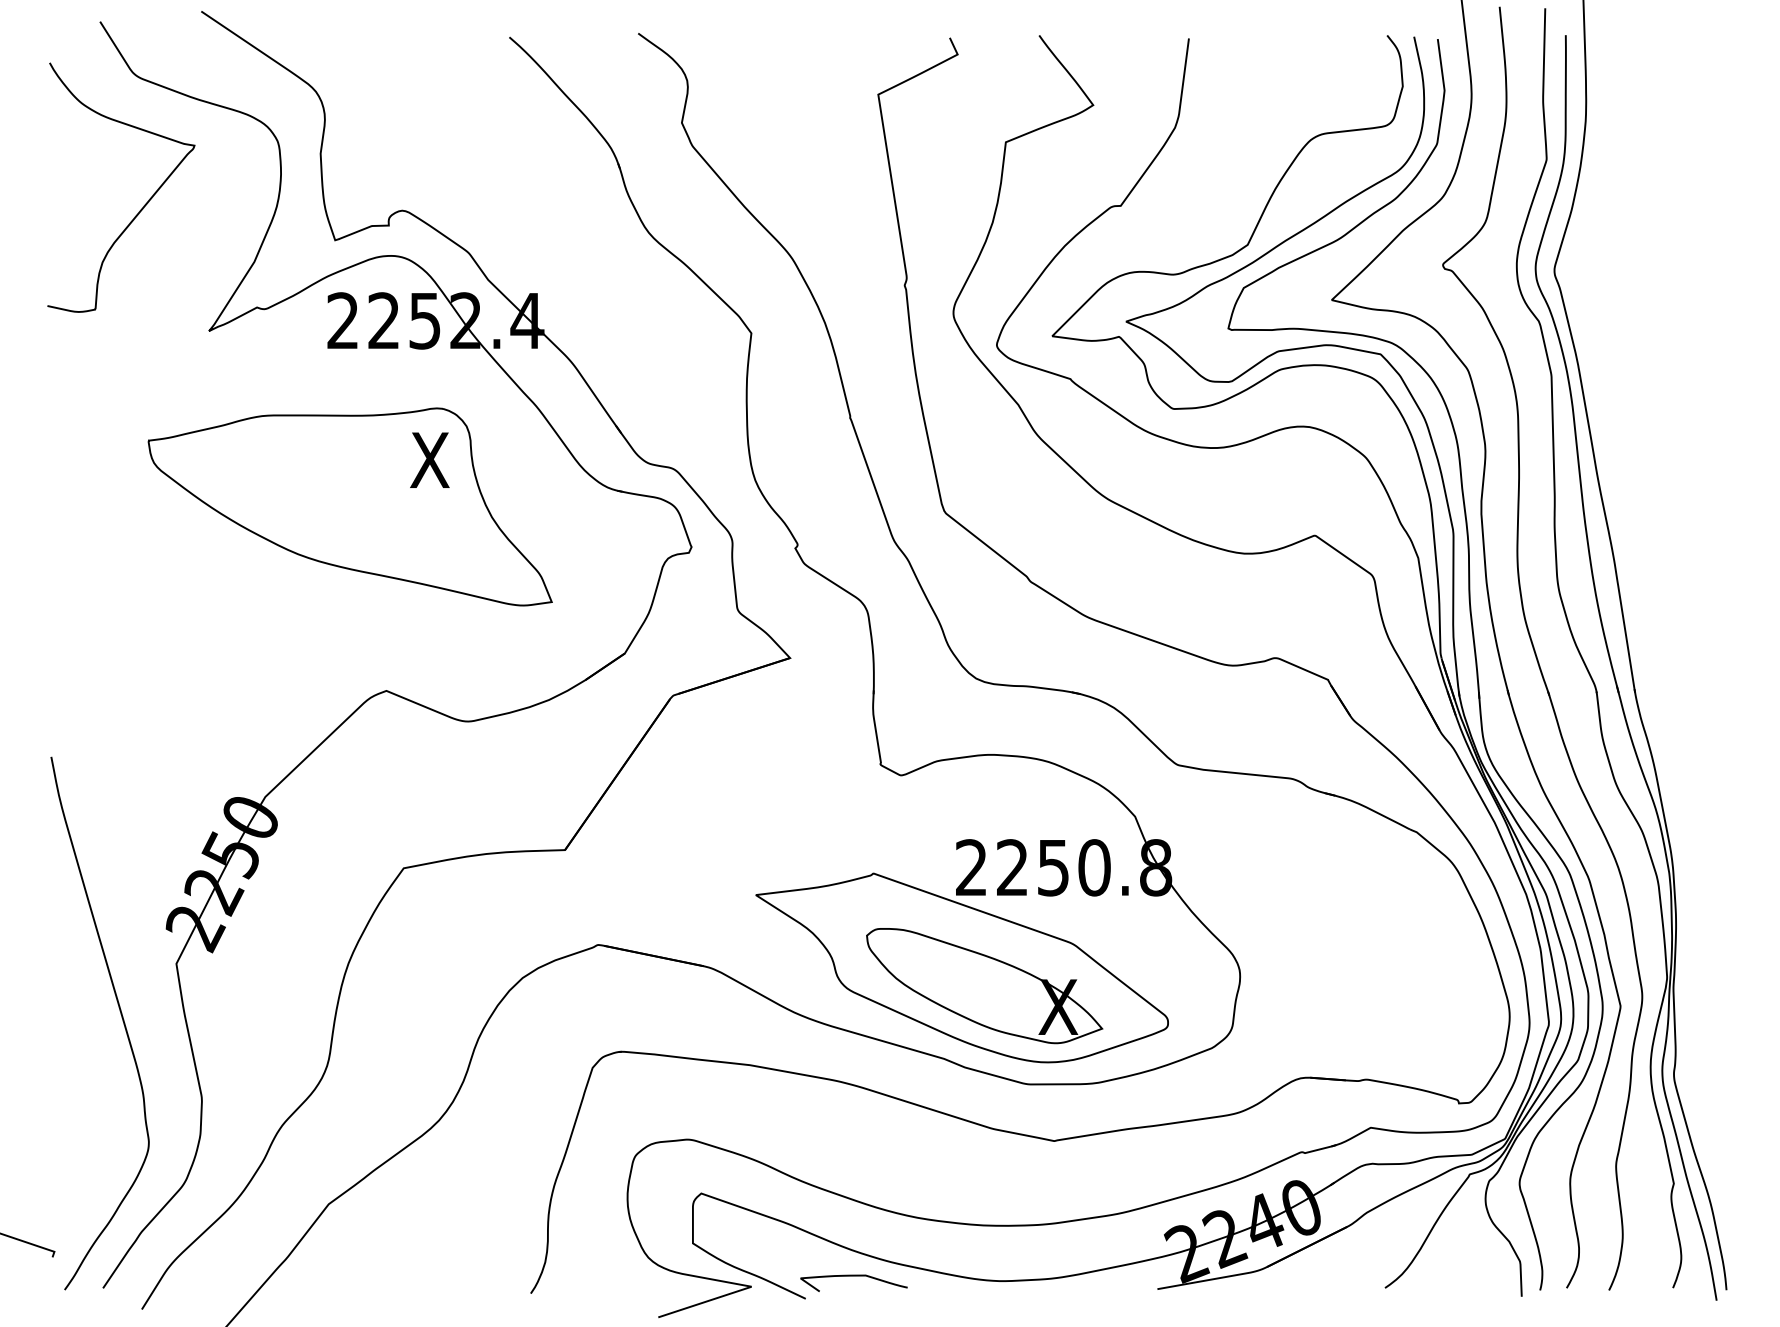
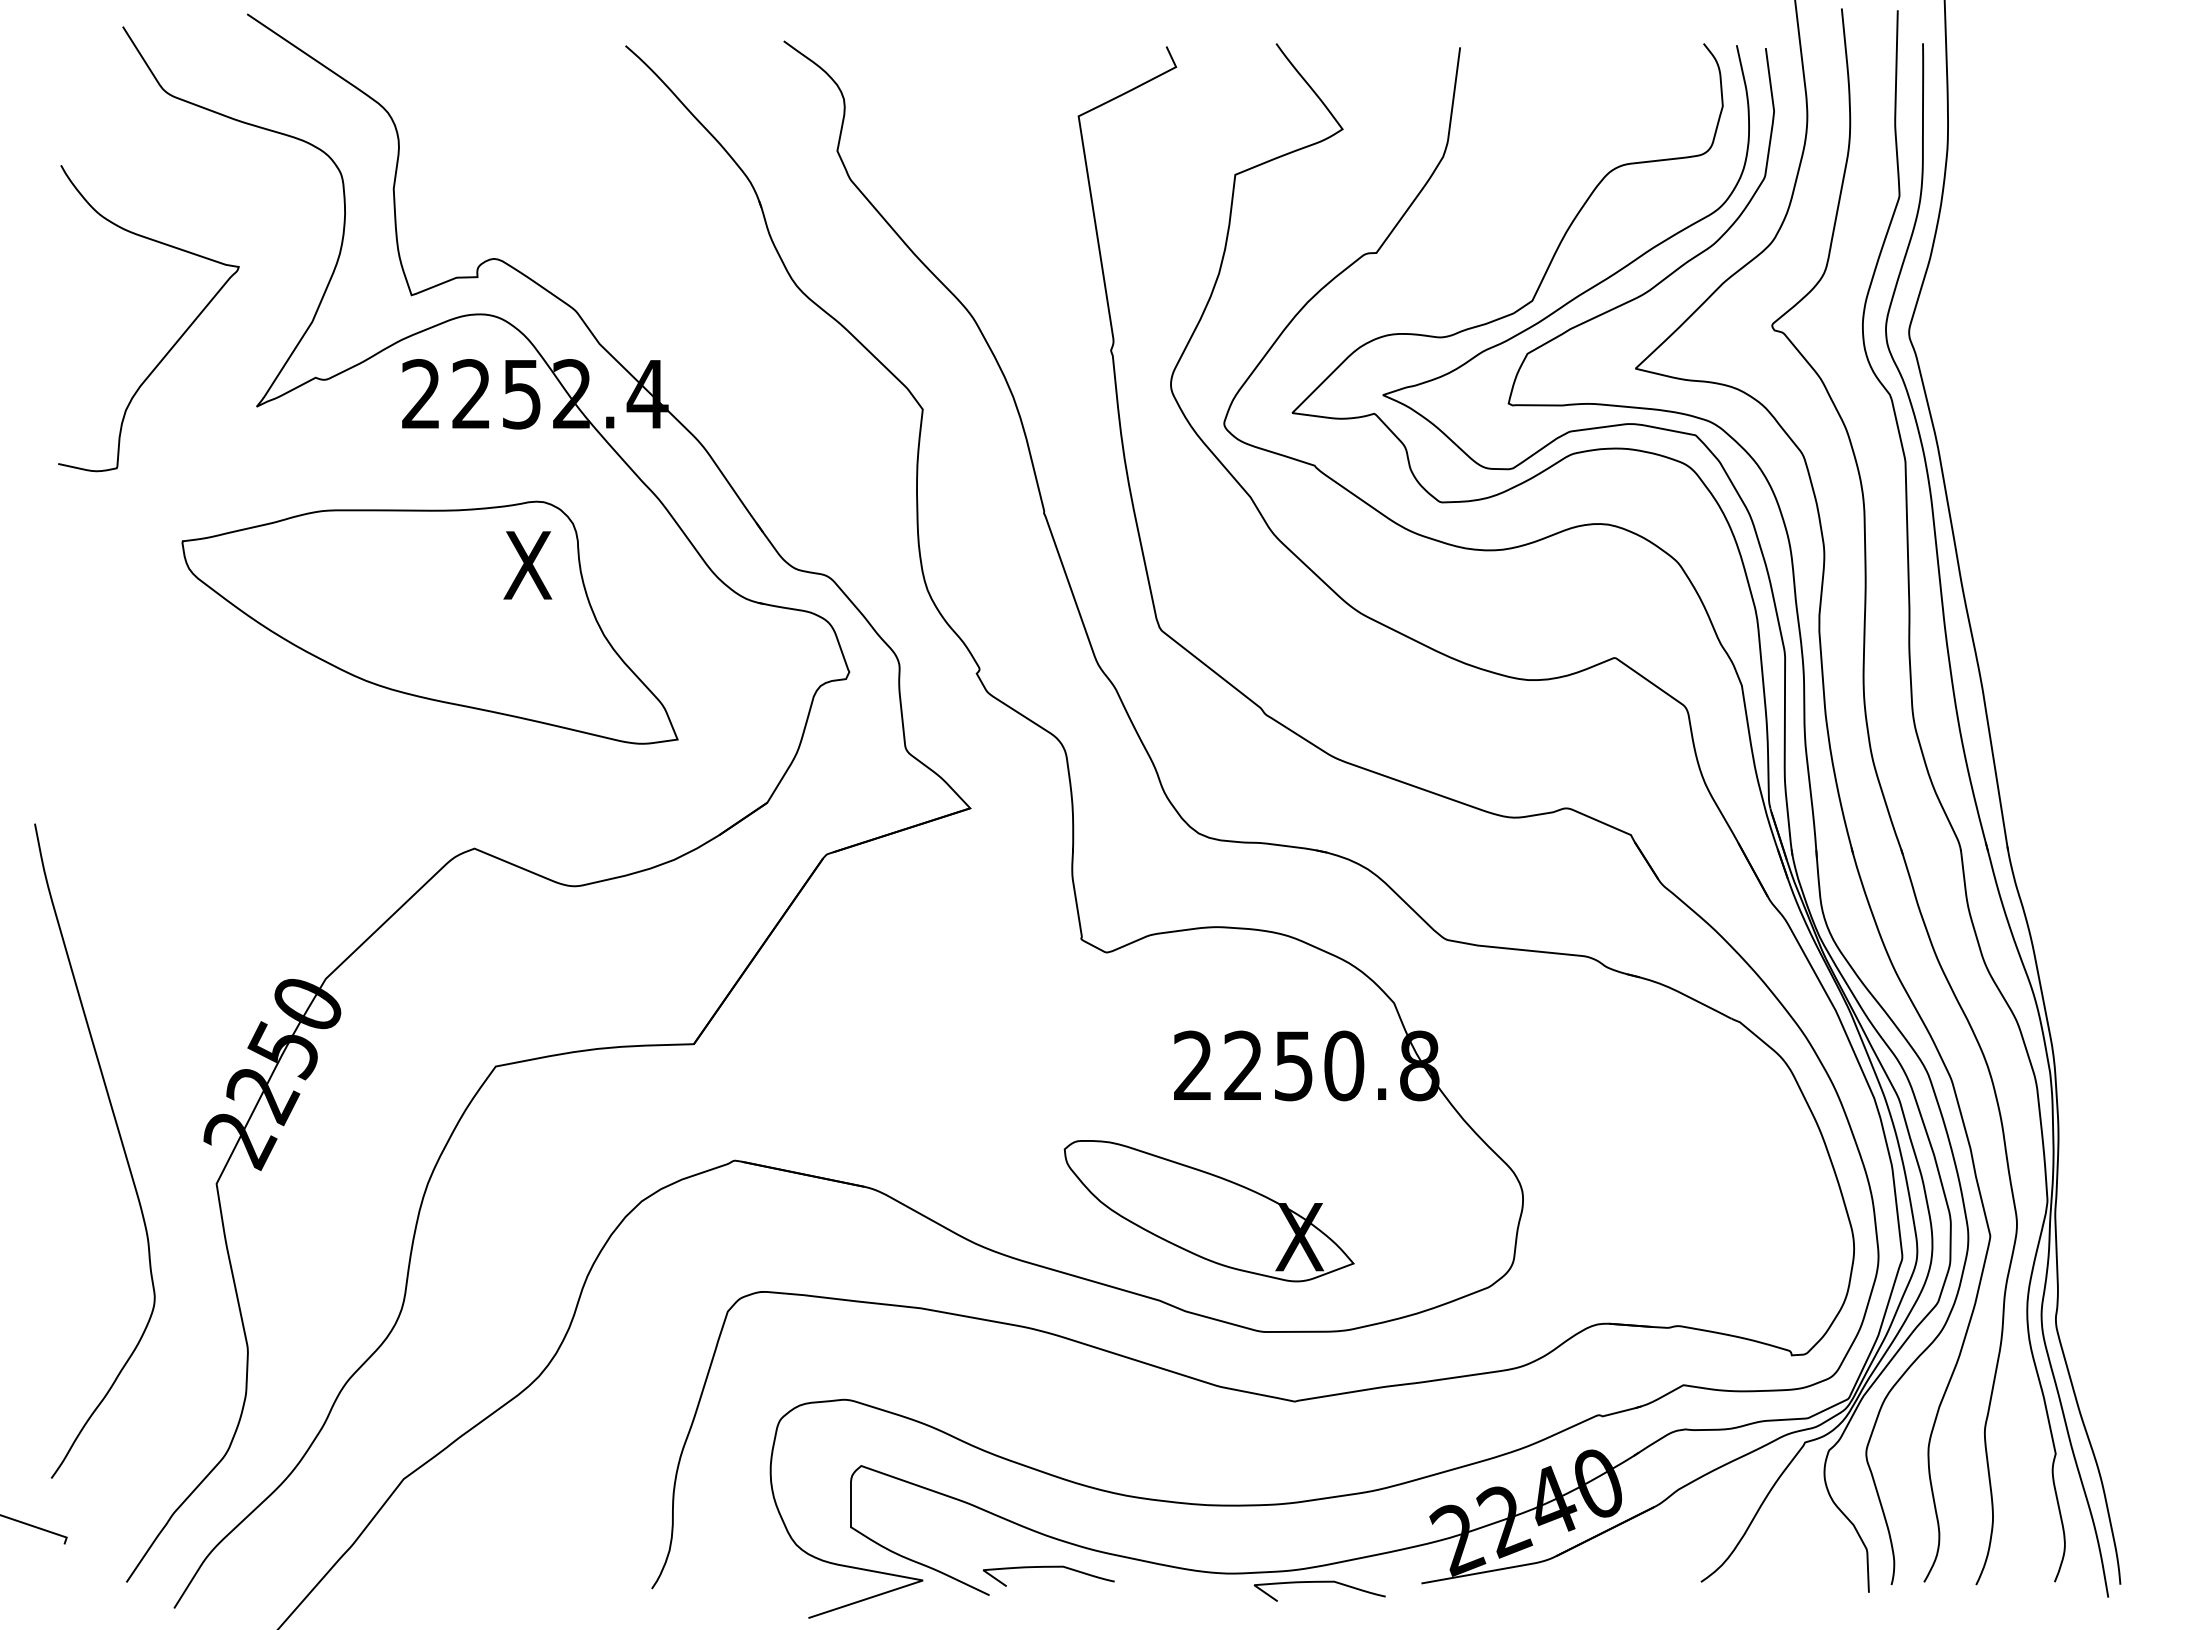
curve: (144, 204) -> (177, 339), moved
part: (962, 967) -> (1181, 1188), removed
curve: (120, 1015) -> (120, 1141), moved
curve: (1074, 1288) -> (1319, 1582), added

